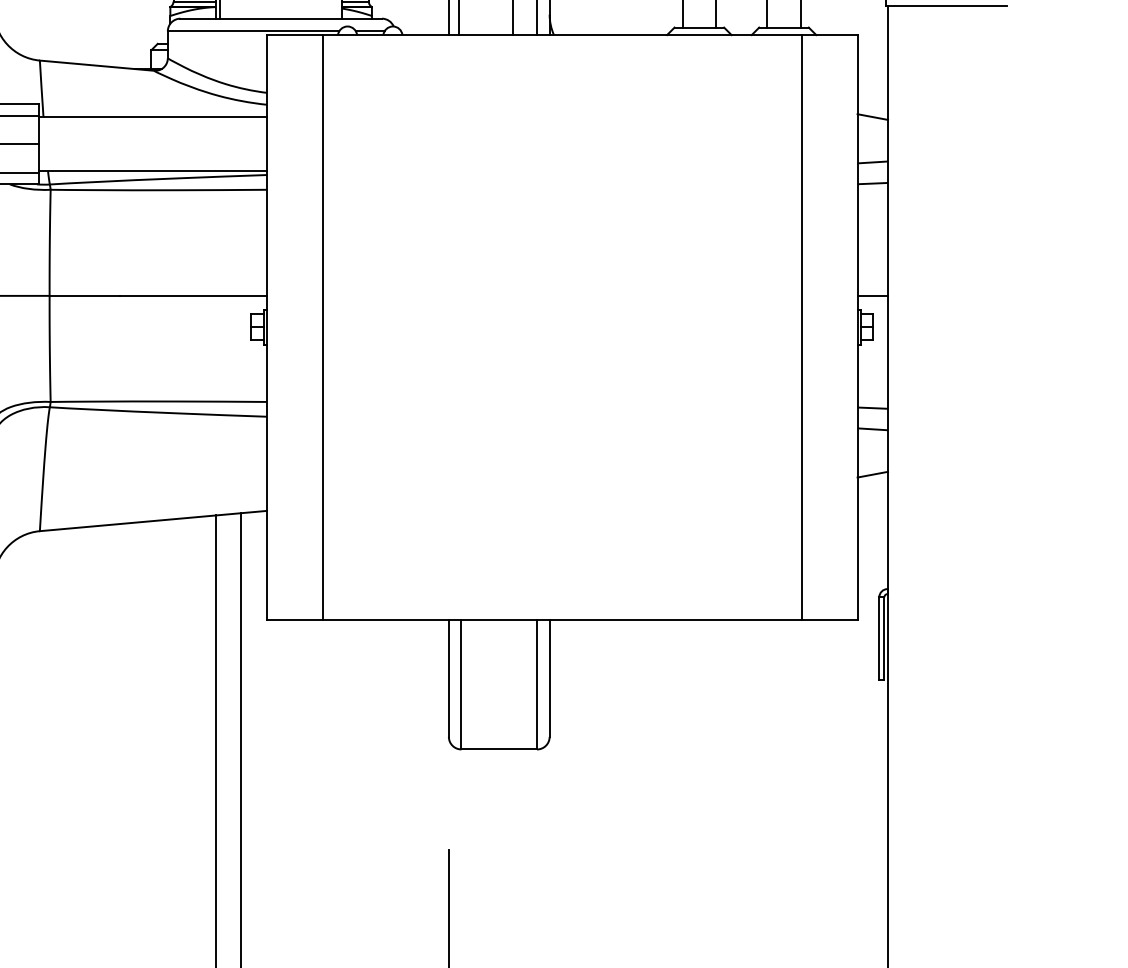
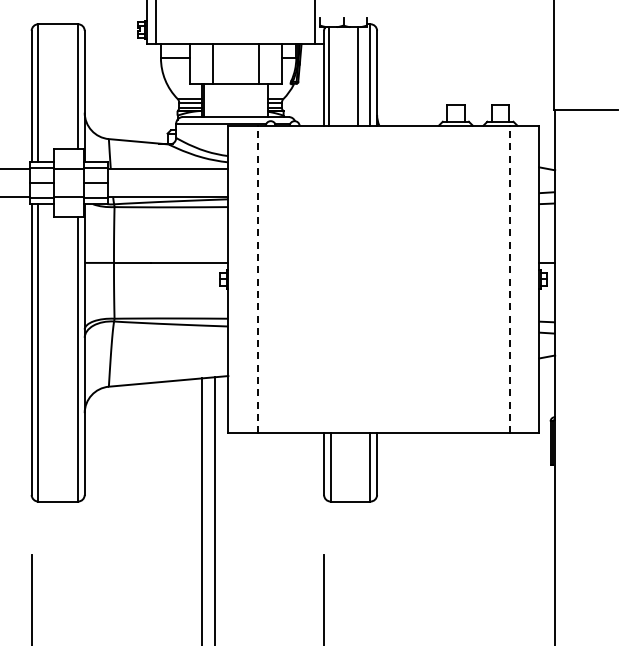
line: (322, 327) -> (257, 279), solid -> dashed
line: (801, 327) -> (509, 279), solid -> dashed

